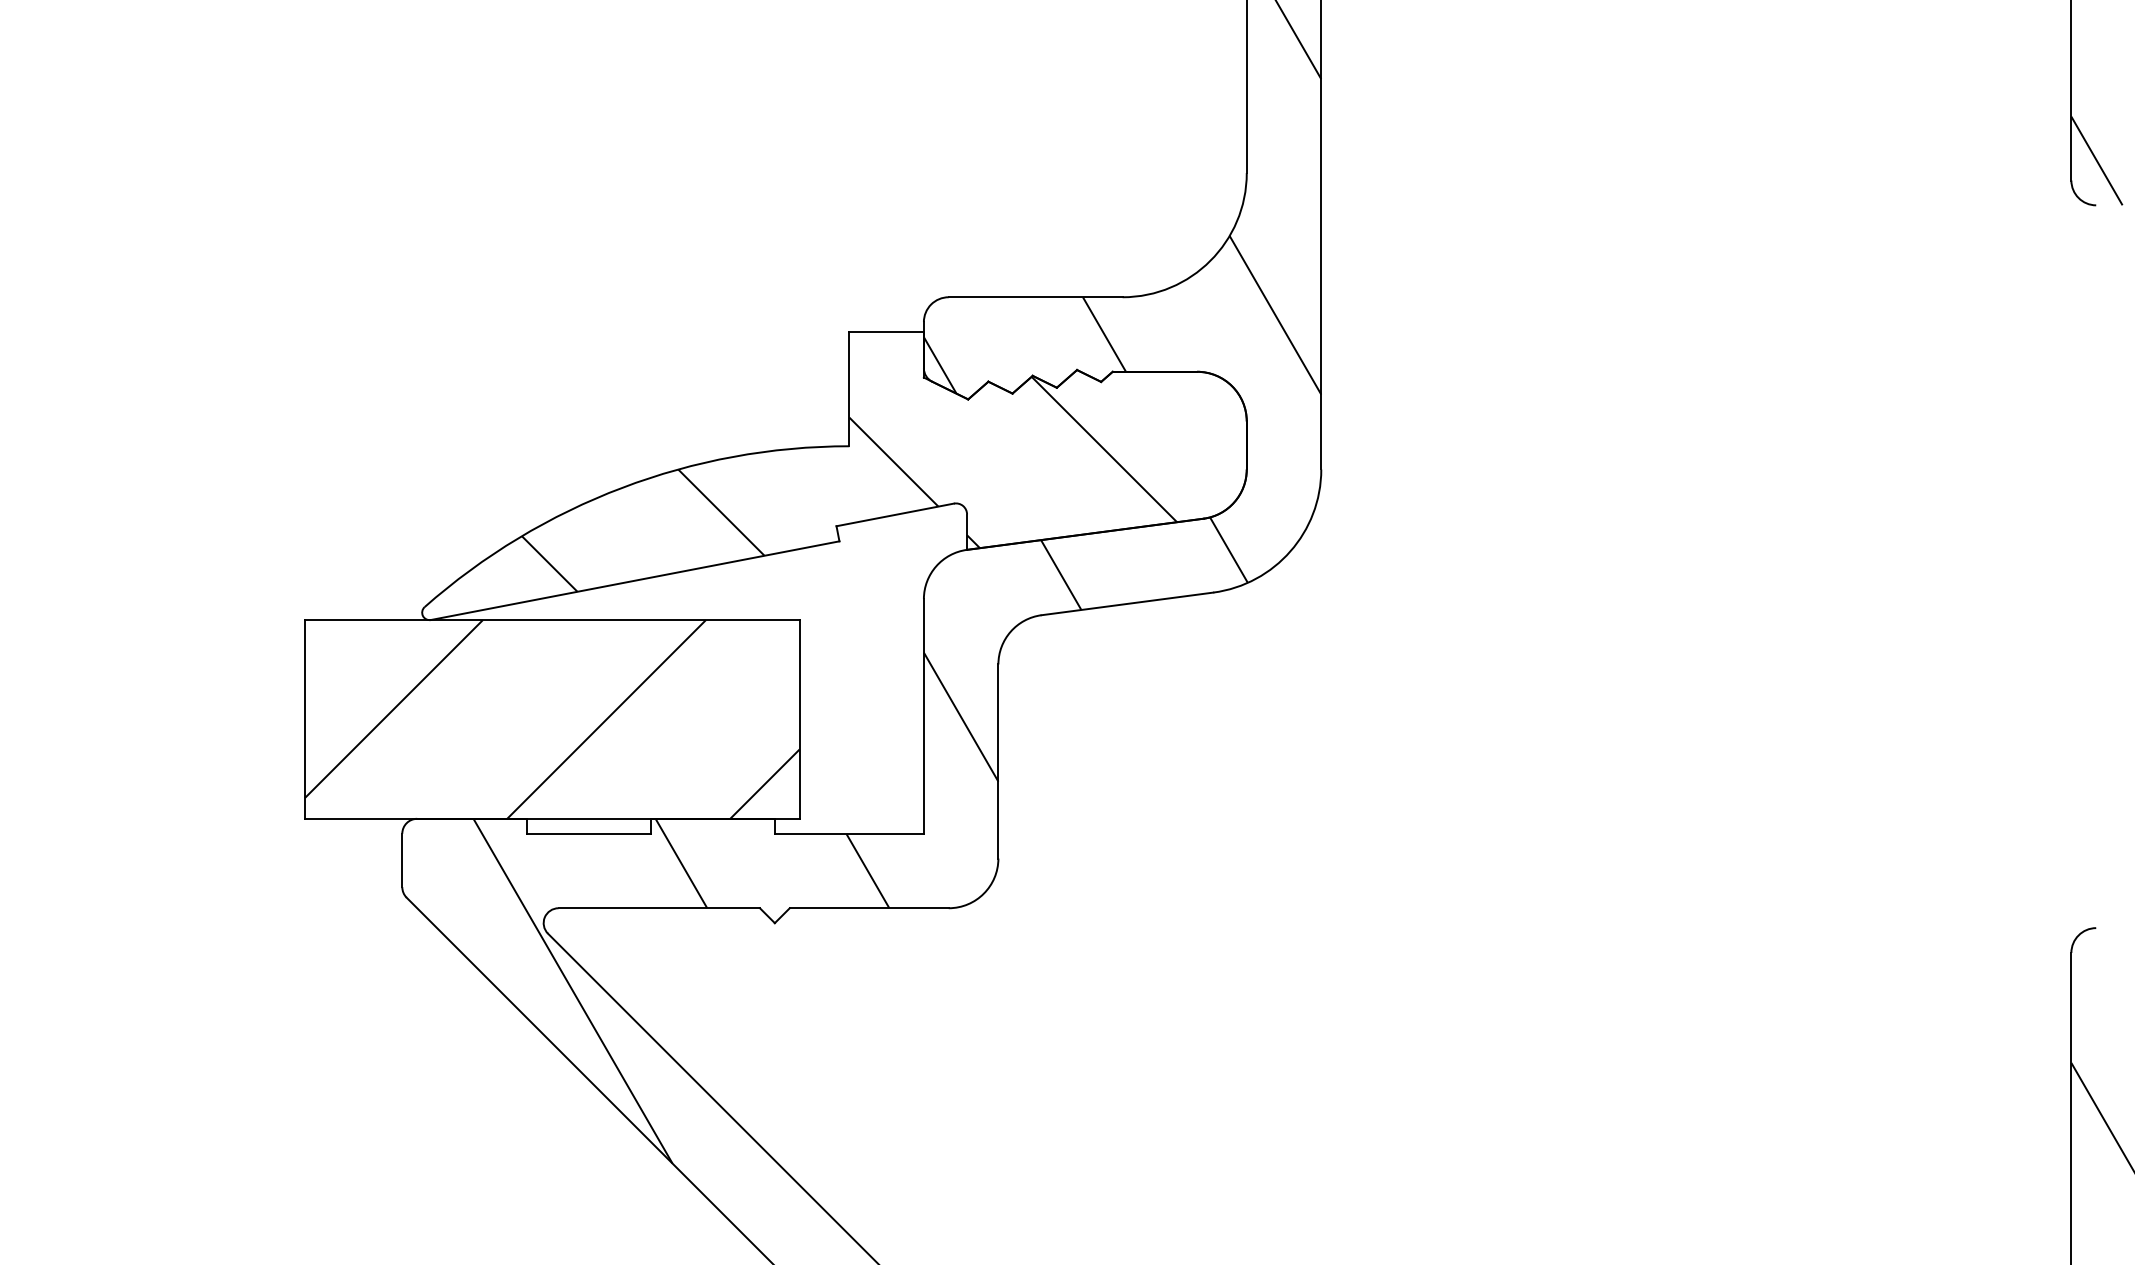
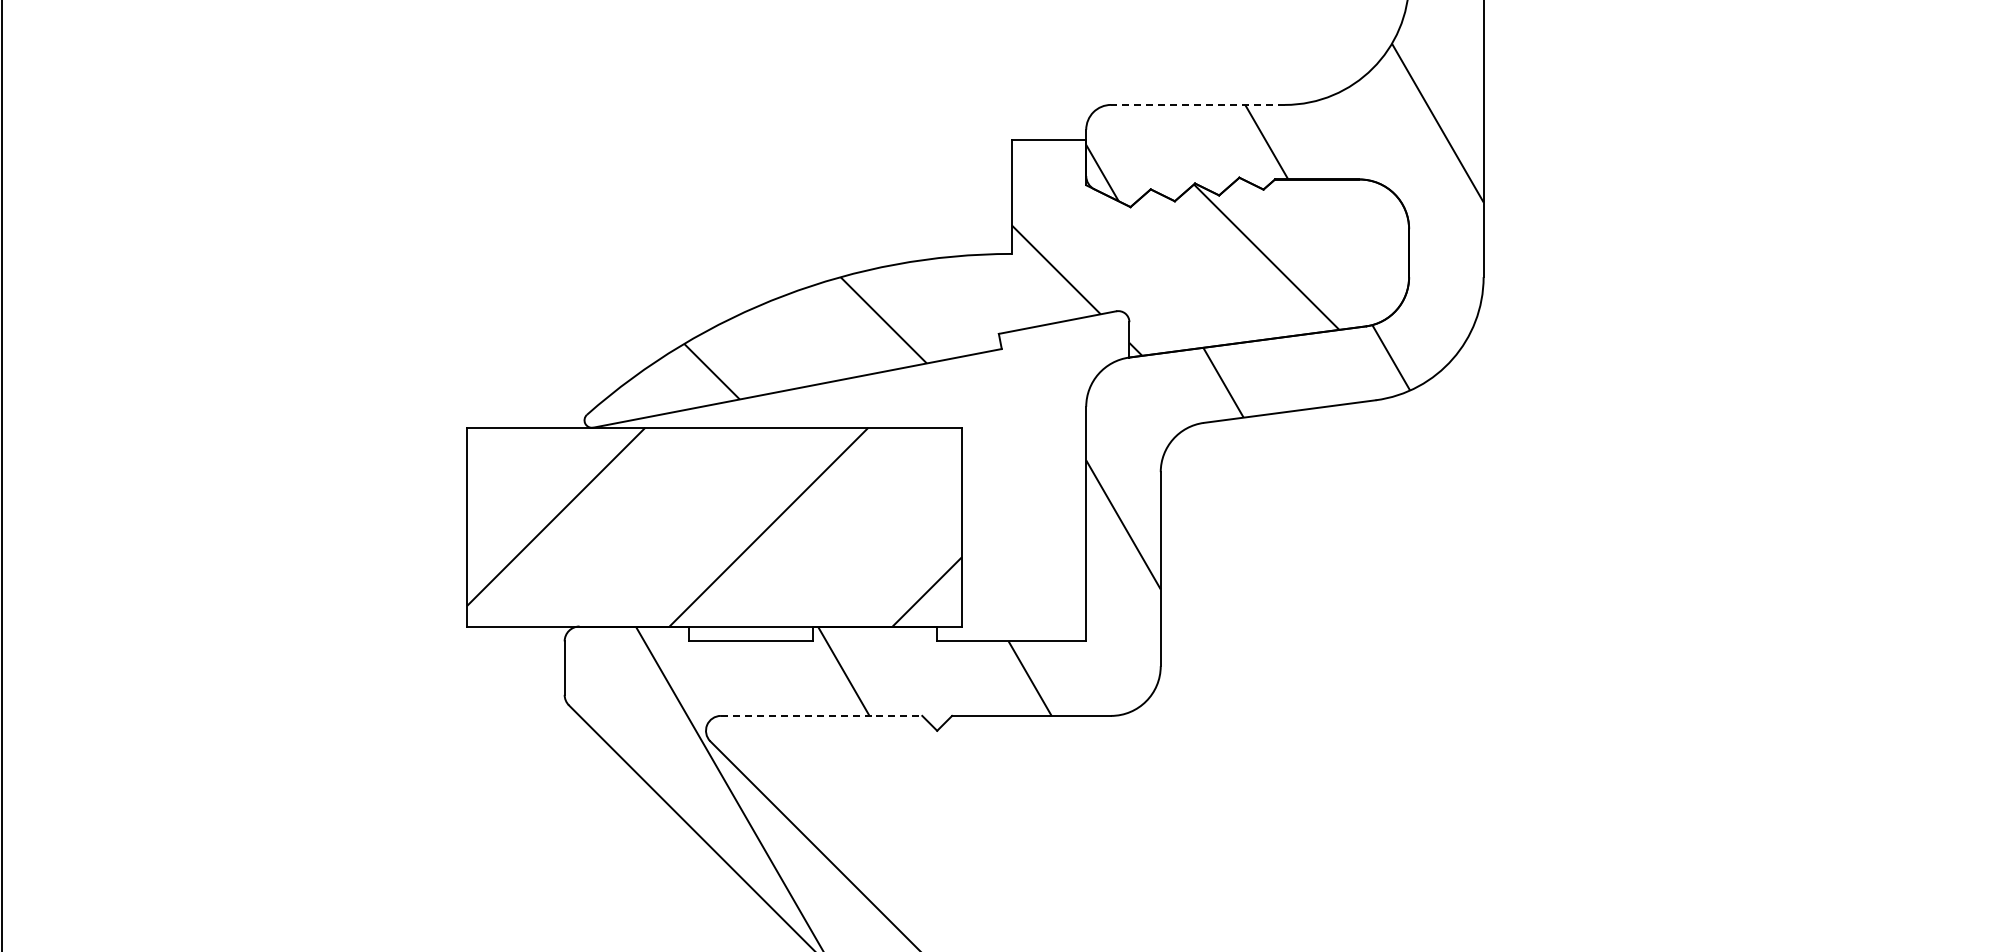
line: (1035, 297) -> (1197, 105), solid -> dashed
line: (659, 908) -> (821, 716), solid -> dashed

